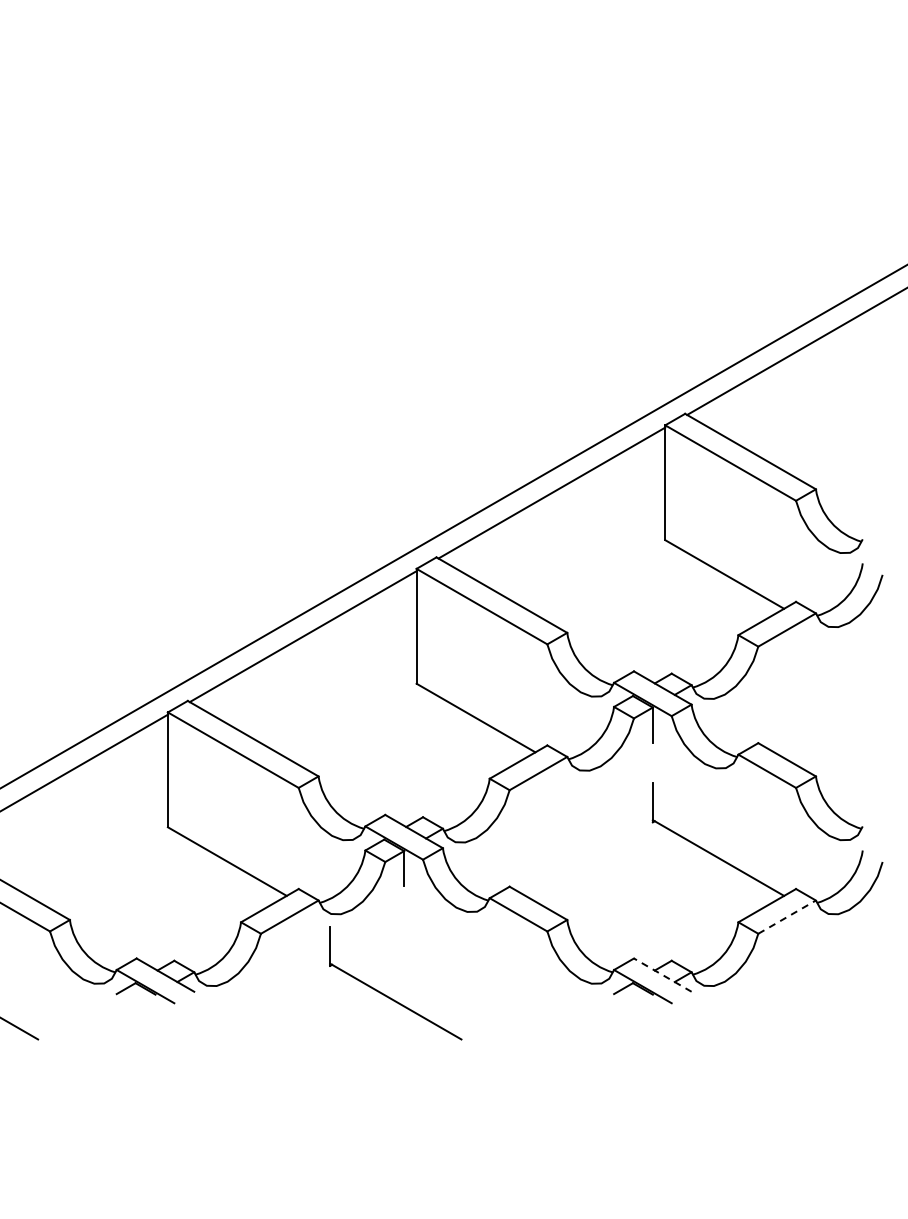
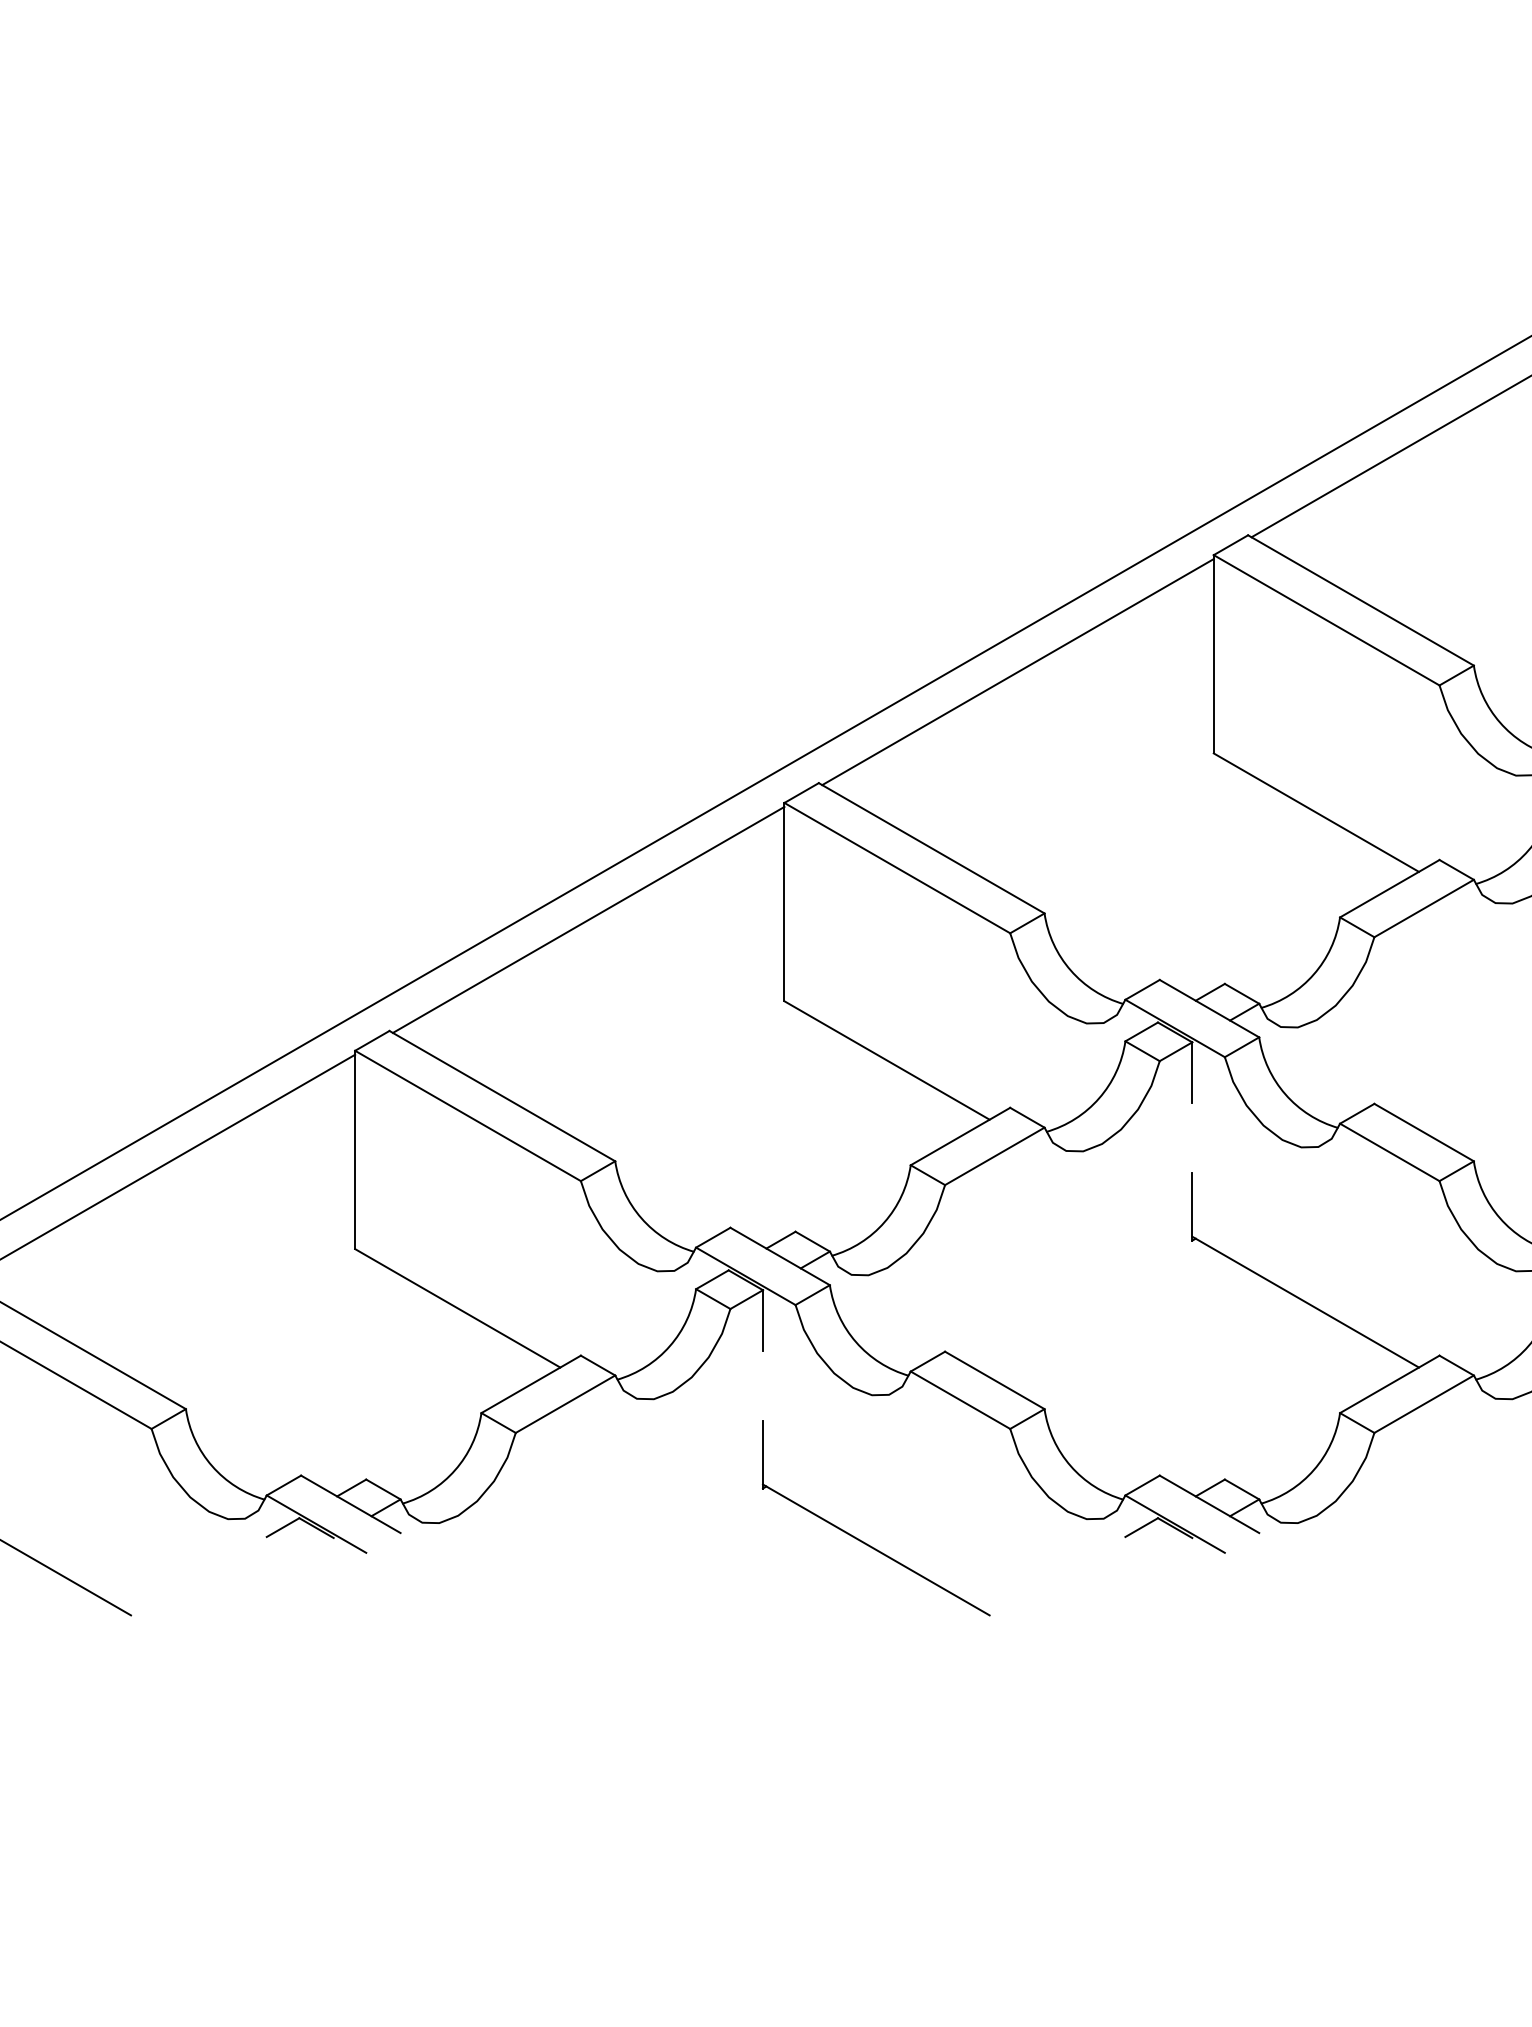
line: (787, 916) -> (1424, 1403), dashed -> solid
line: (662, 974) -> (1208, 1503), dashed -> solid
part: (389, 996) -> (865, 1541), moved

